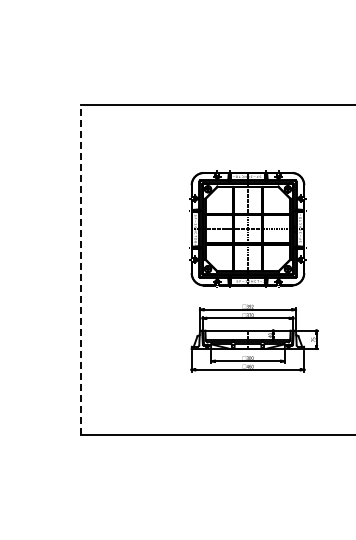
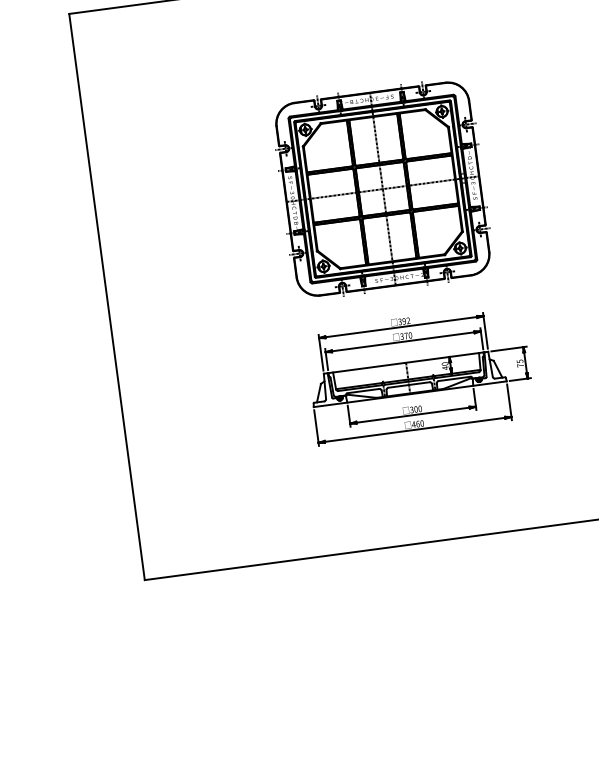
line: (81, 269) -> (107, 296), dashed -> solid

